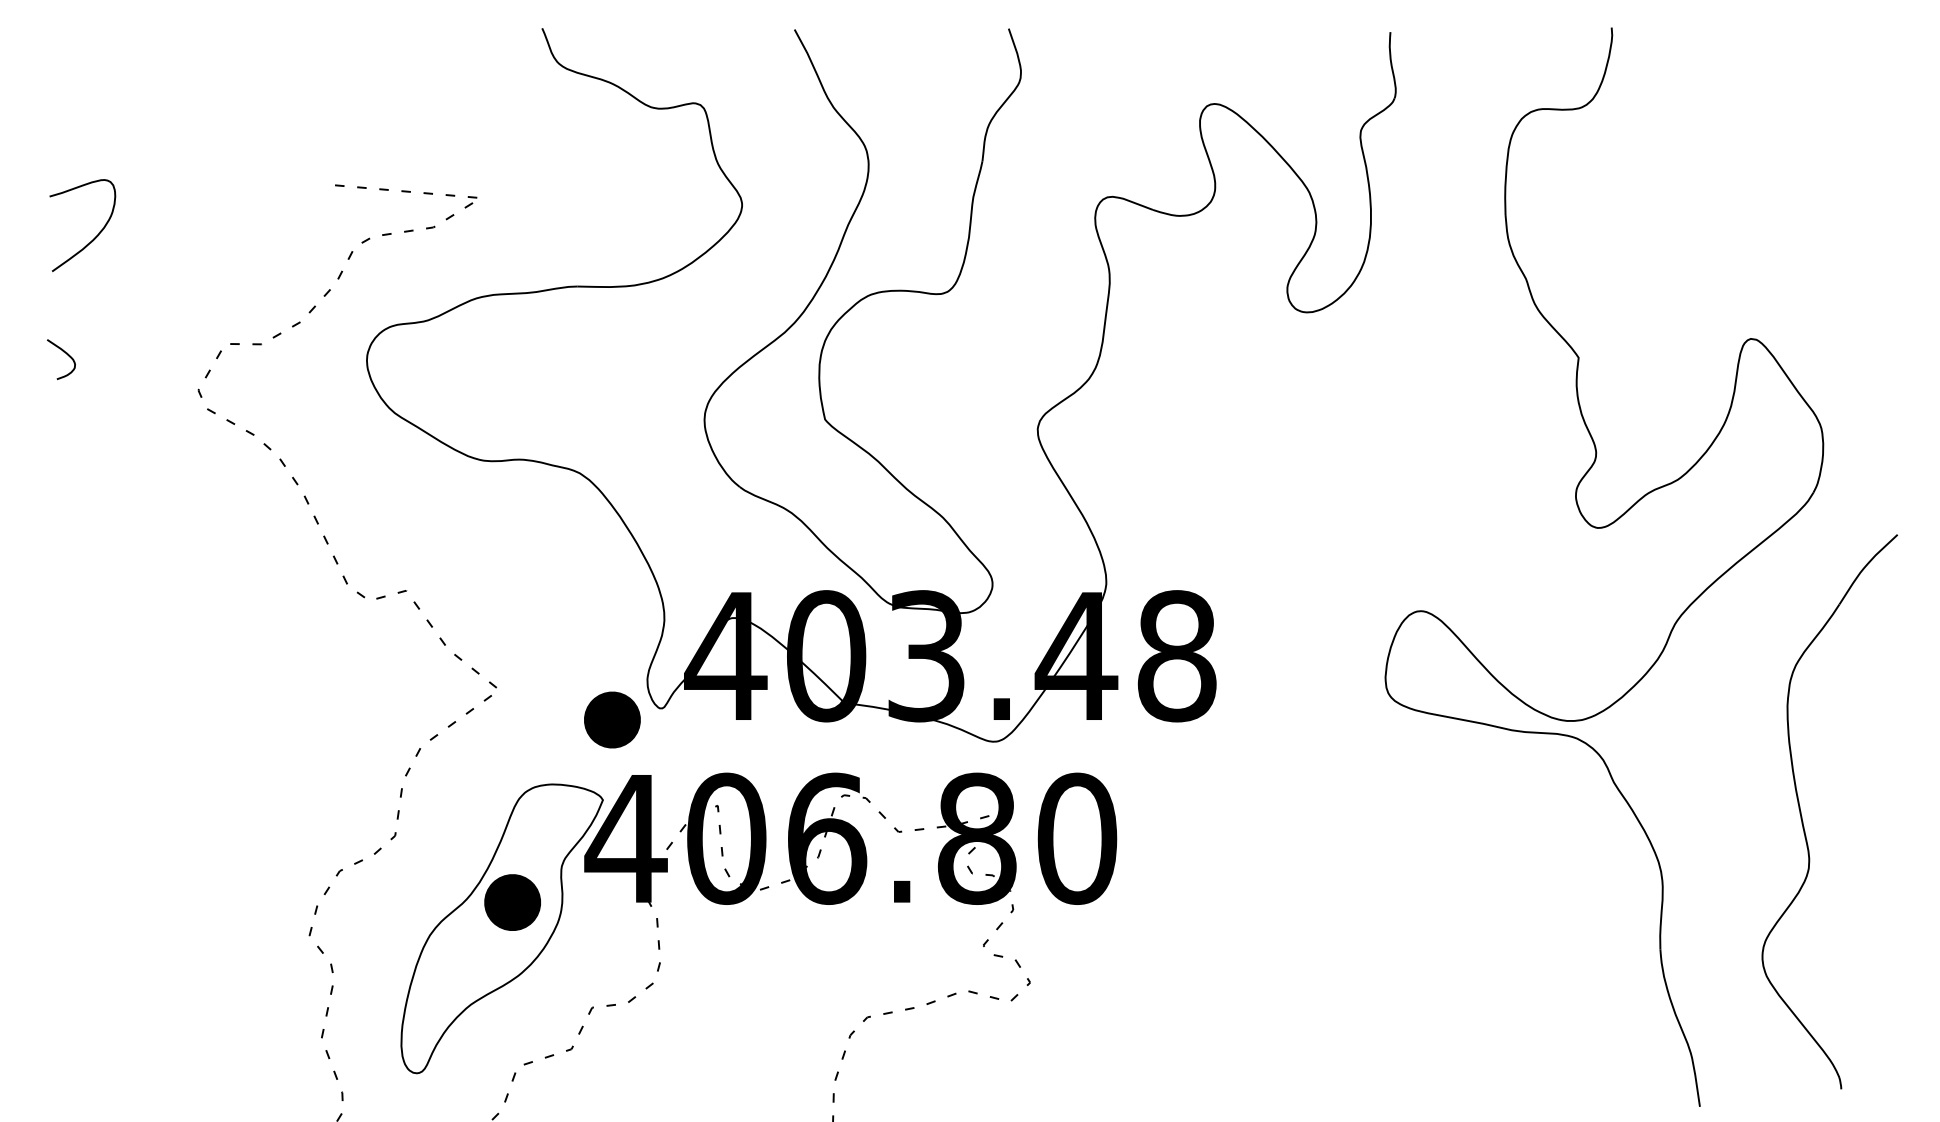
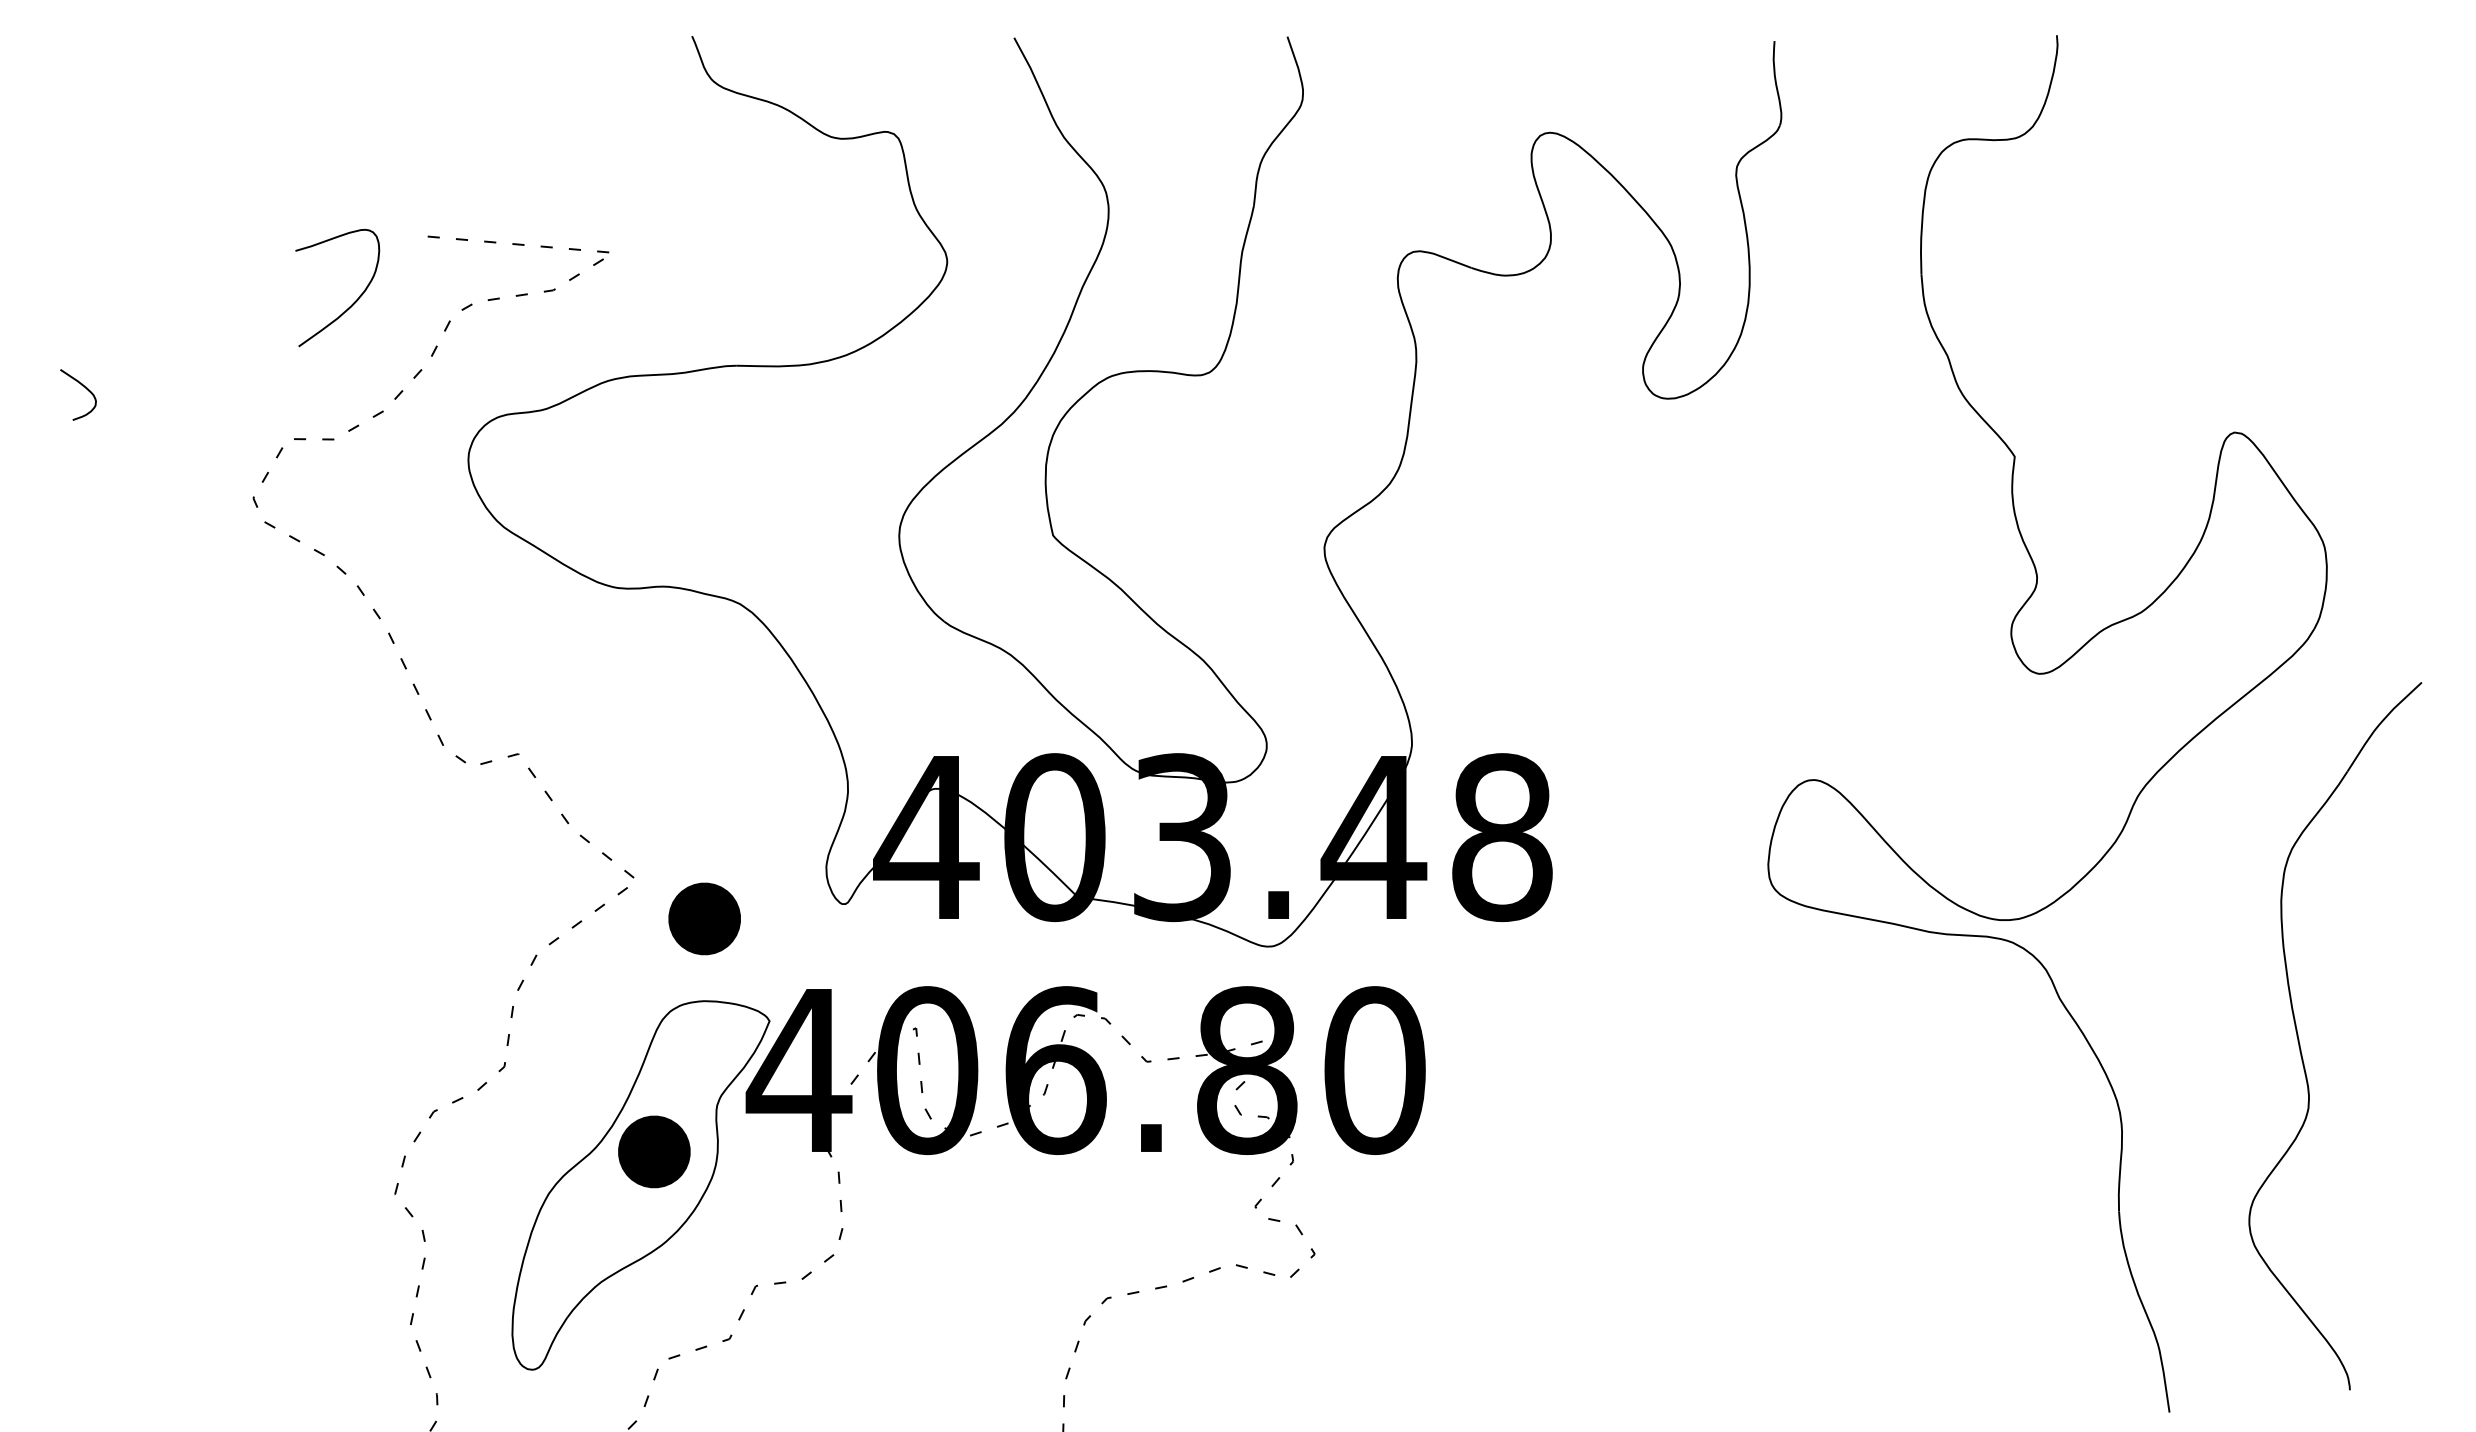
curve: (95, 236) -> (353, 302), moved
curve: (64, 352) -> (82, 386), moved
part: (612, 719) -> (704, 918), moved

